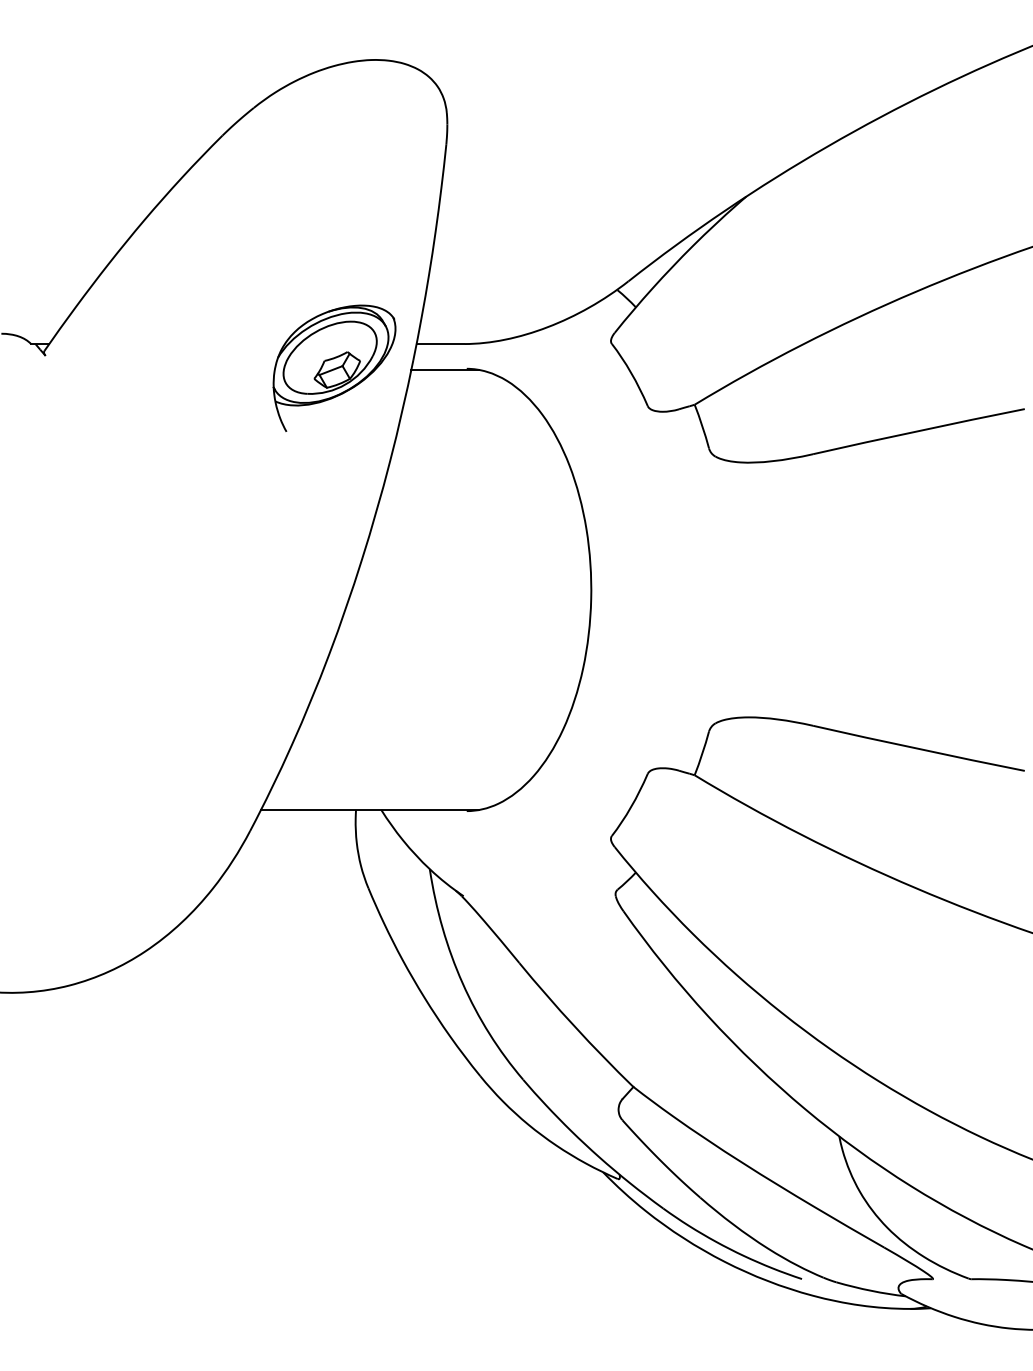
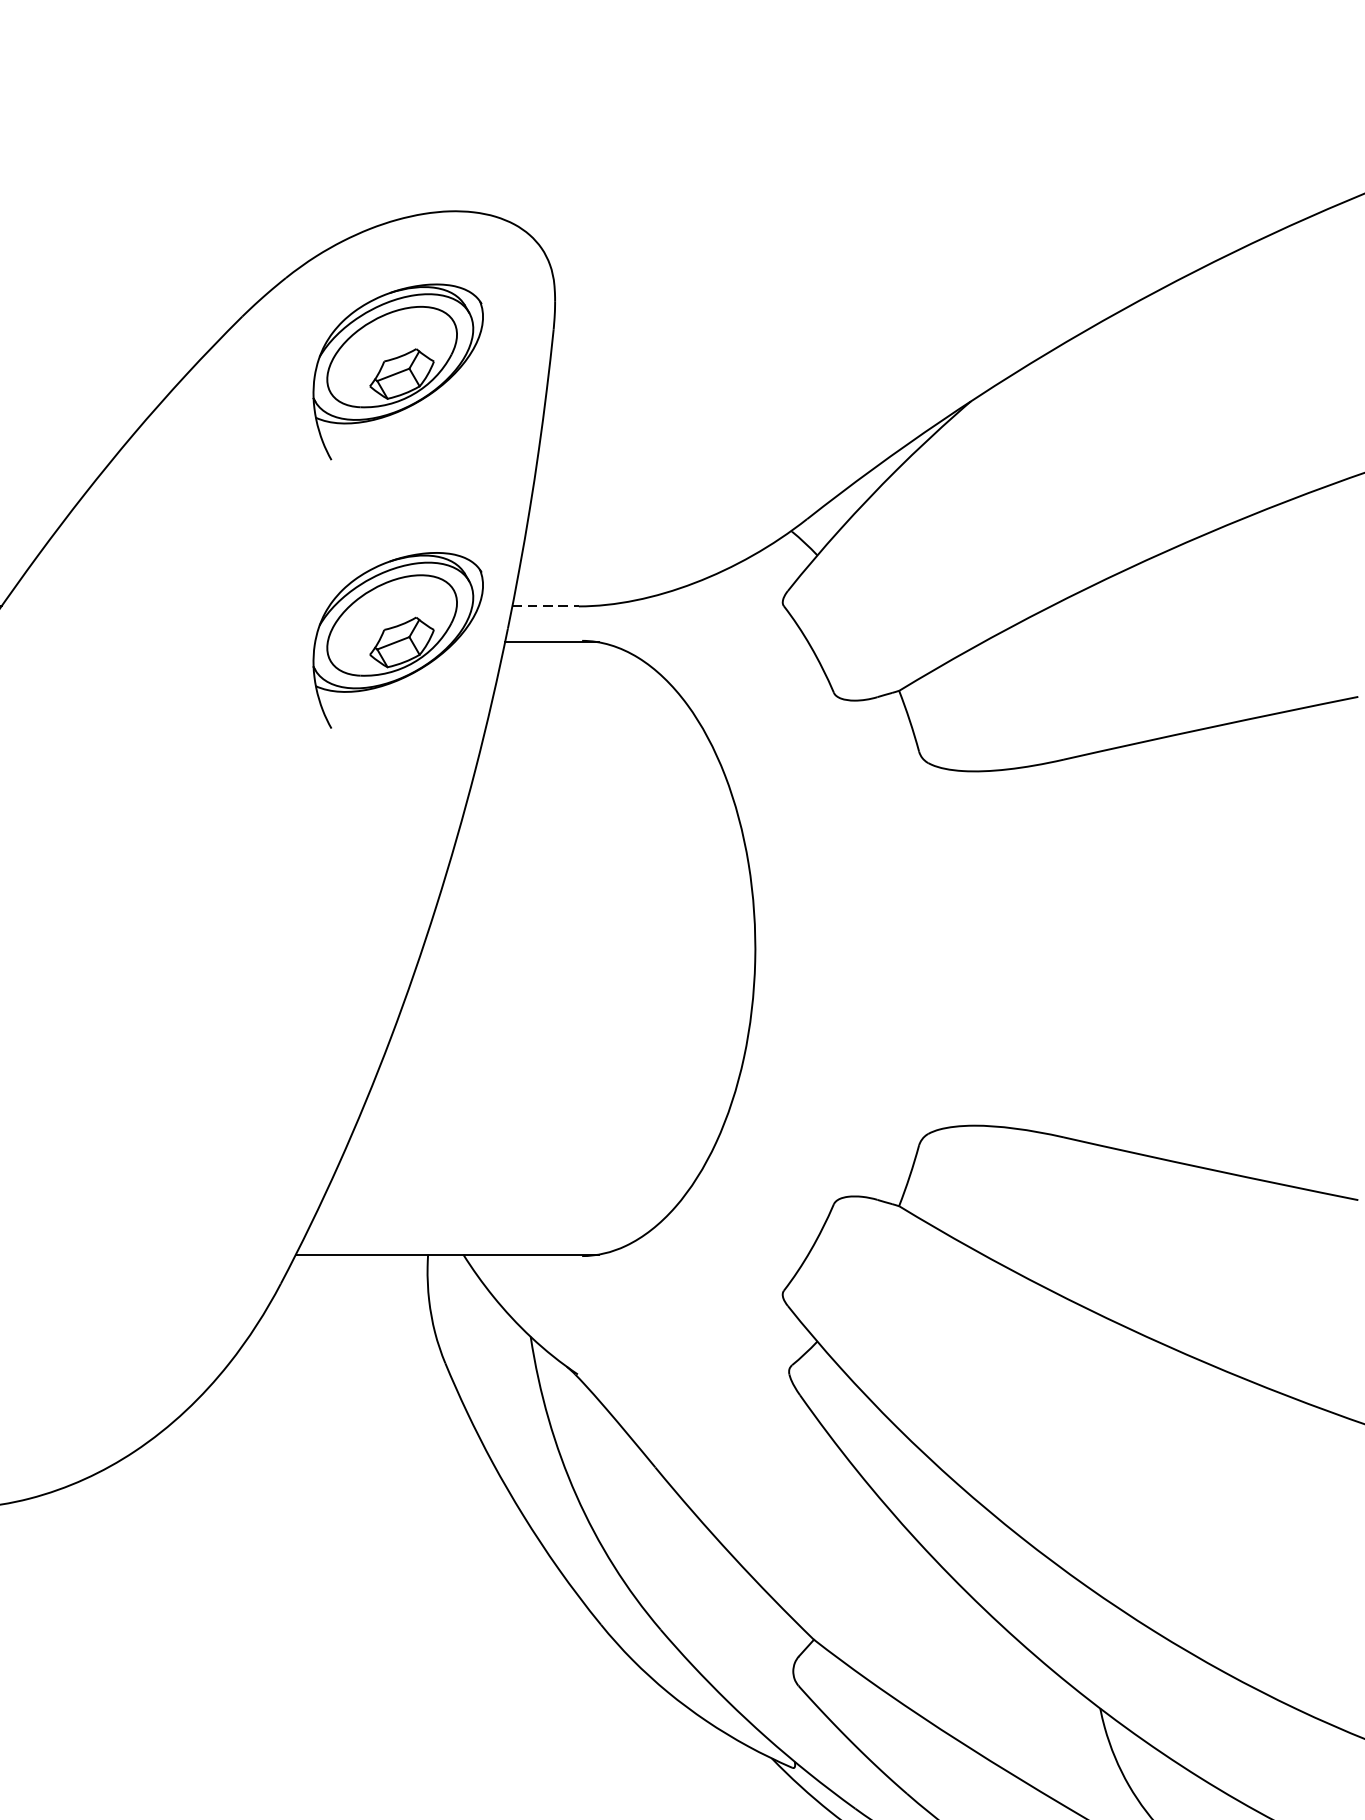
part: (334, 174) -> (398, 370), added
line: (440, 344) -> (545, 607), solid -> dashed

